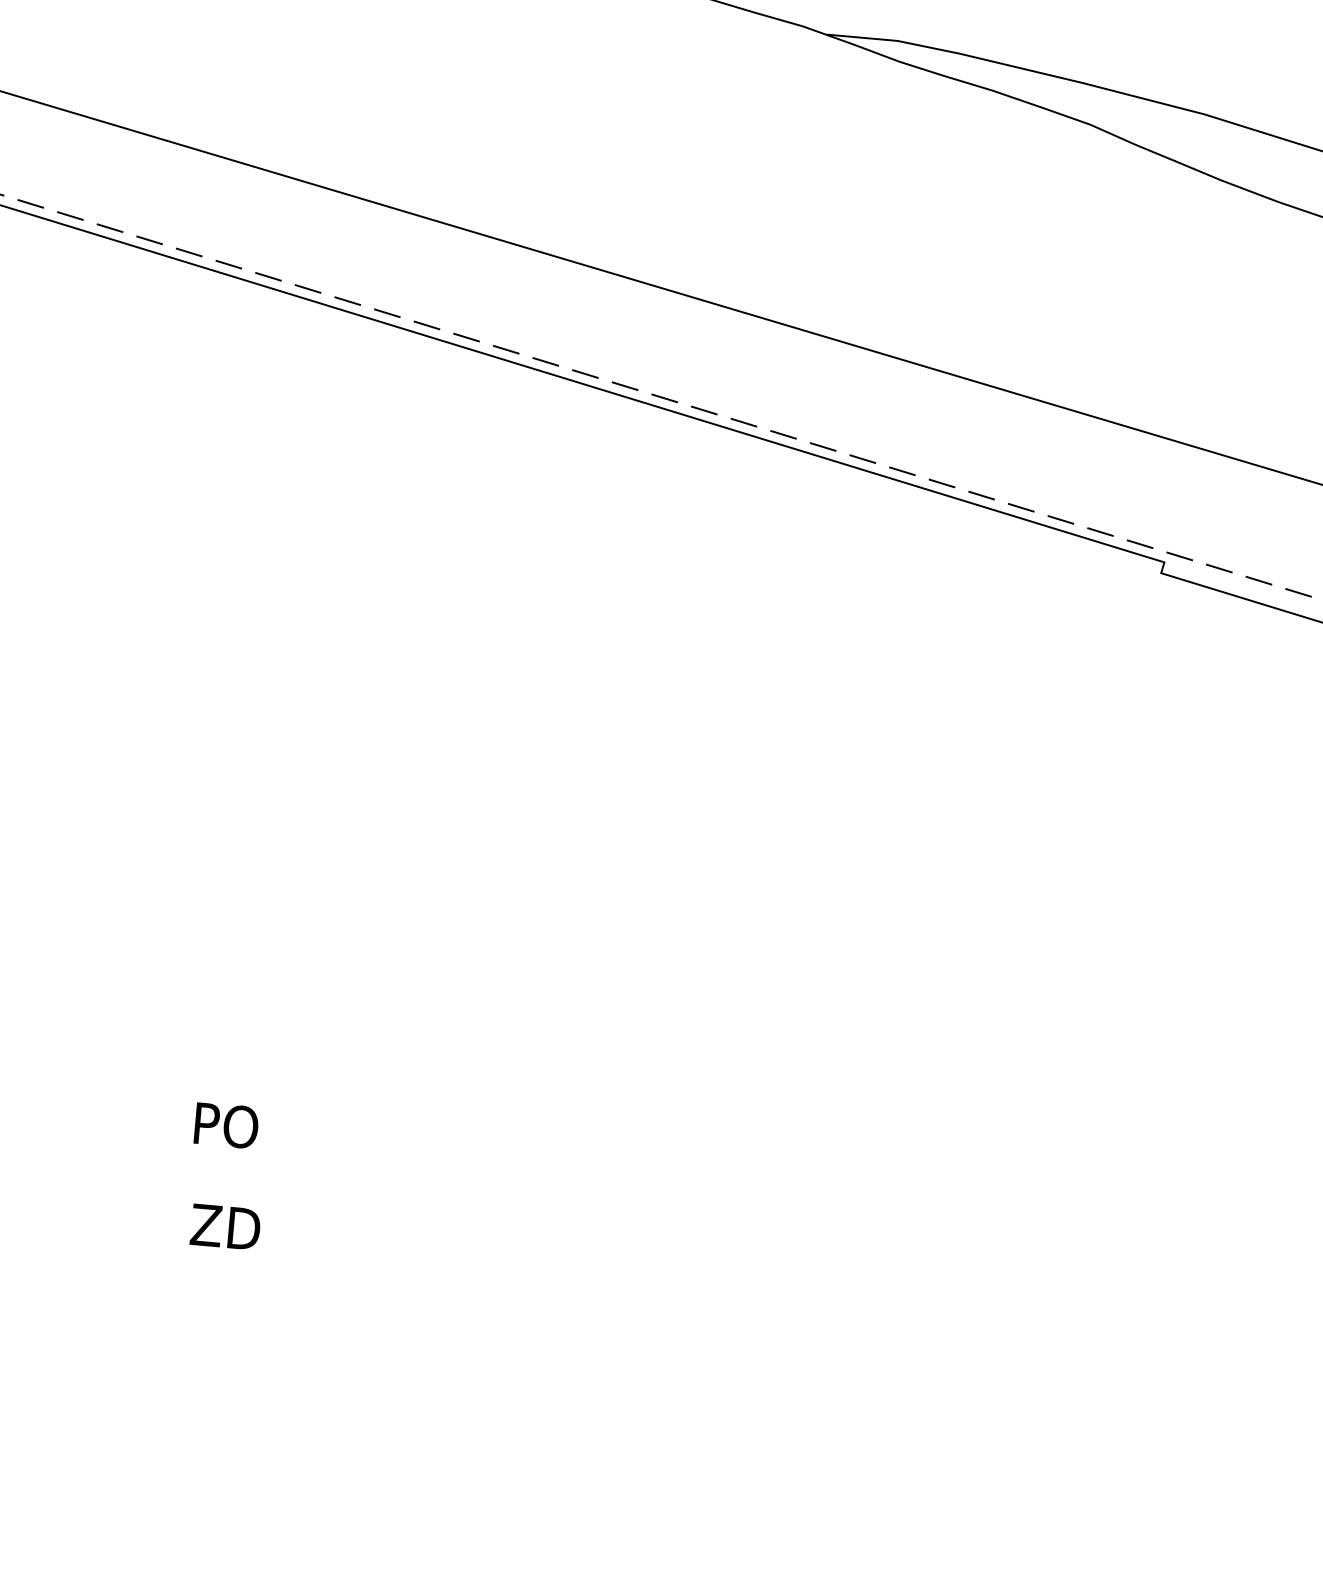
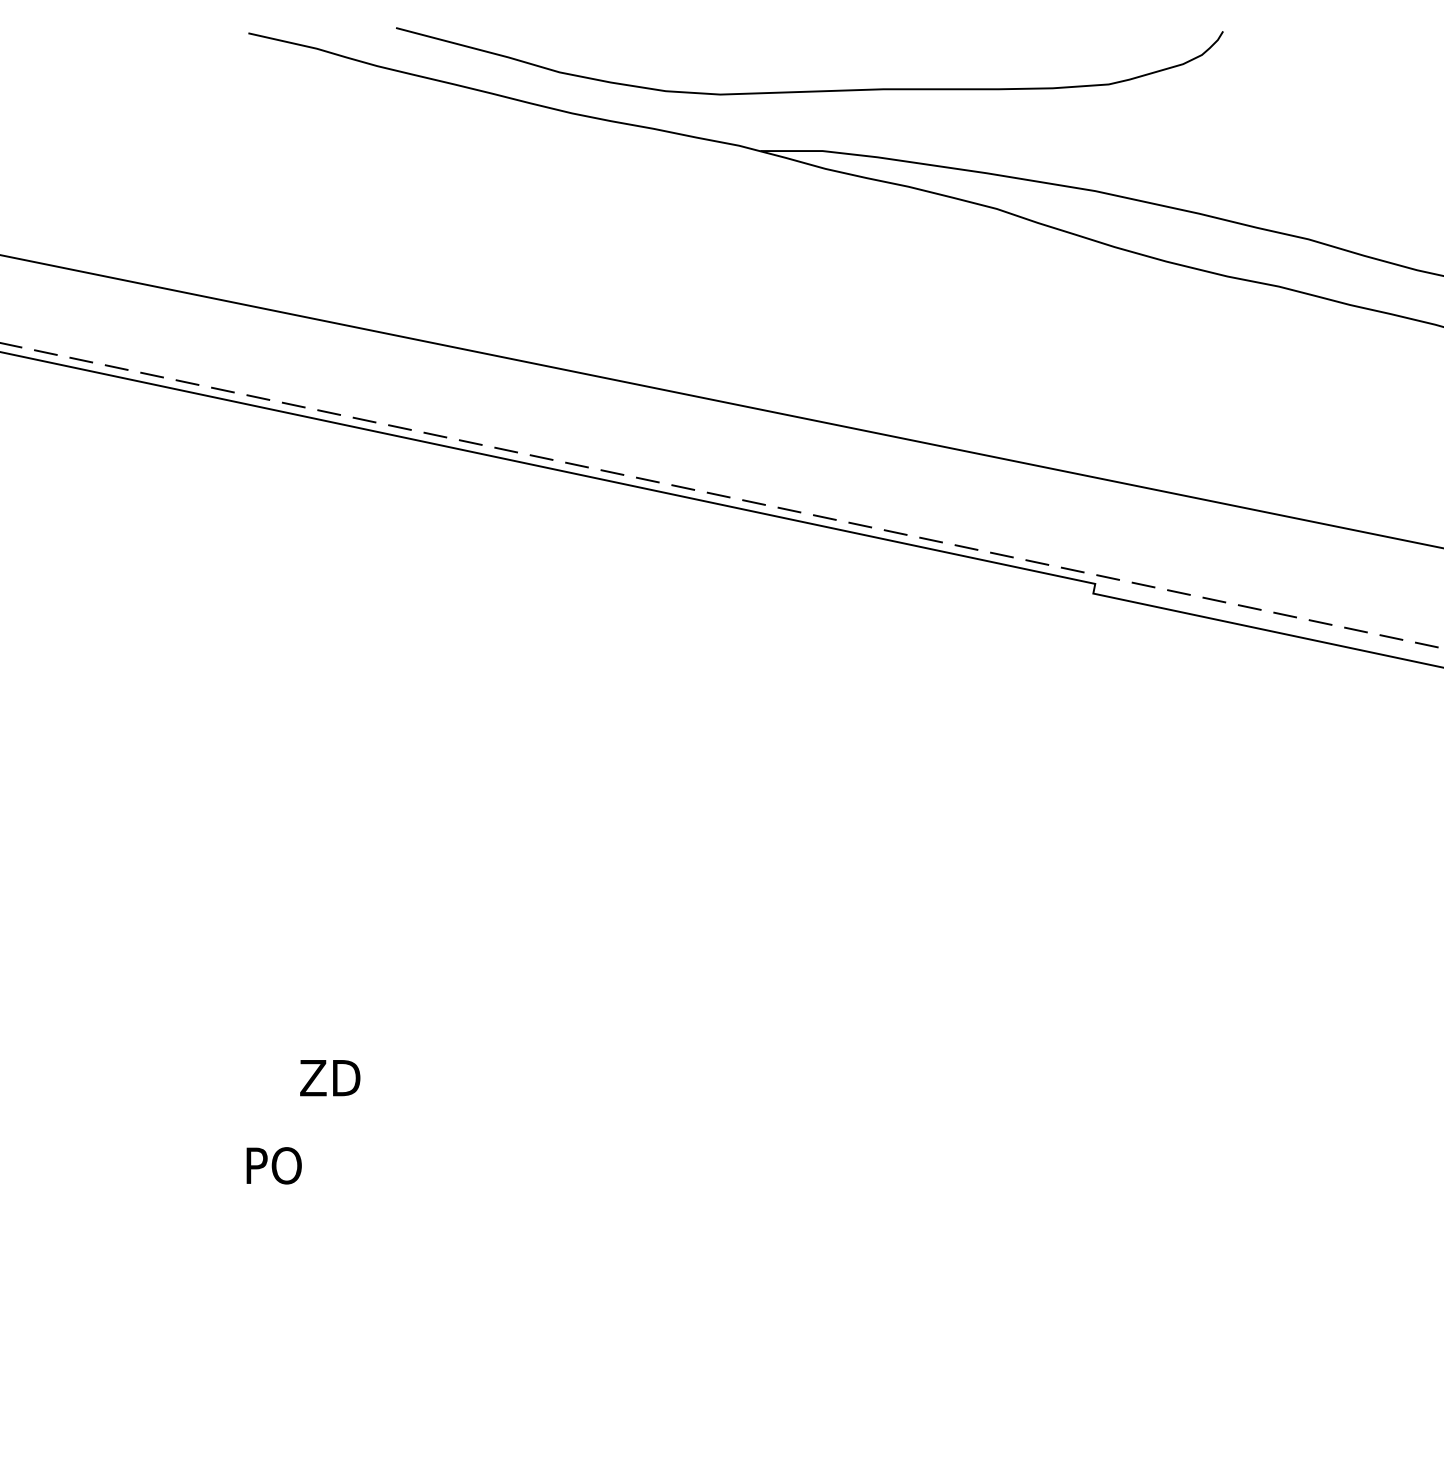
text: (225, 1125) -> (273, 1165), moved
text: (225, 1227) -> (330, 1078), moved

